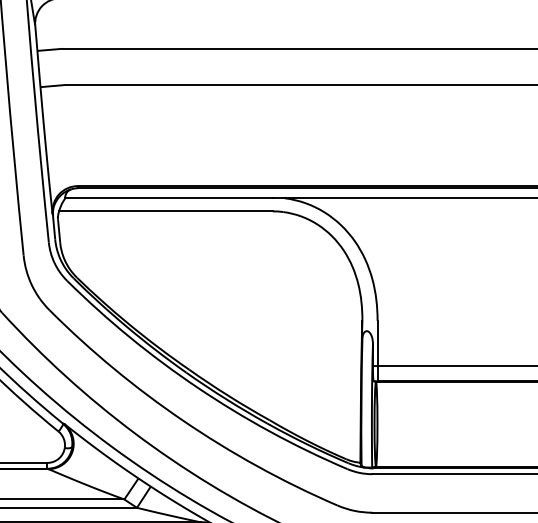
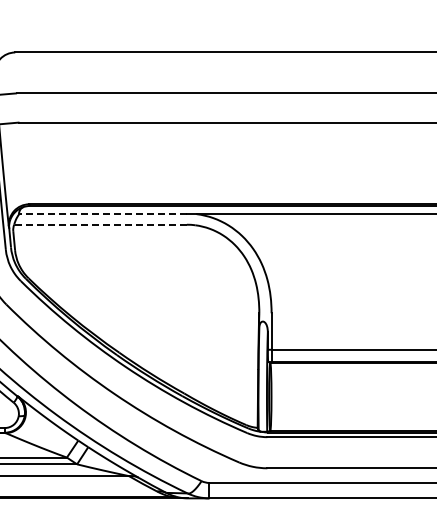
line: (169, 198) -> (103, 214), solid -> dashed
line: (165, 211) -> (100, 224), solid -> dashed

